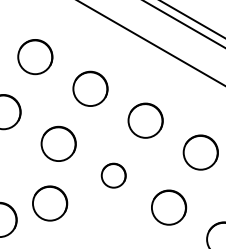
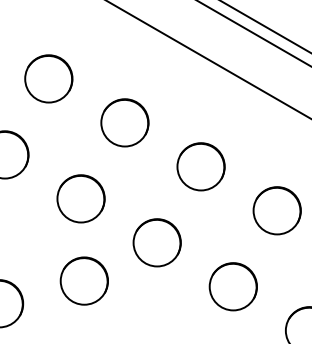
circle: (113, 175) -> (156, 242), size x1.43
circle: (50, 203) -> (84, 281), moved

